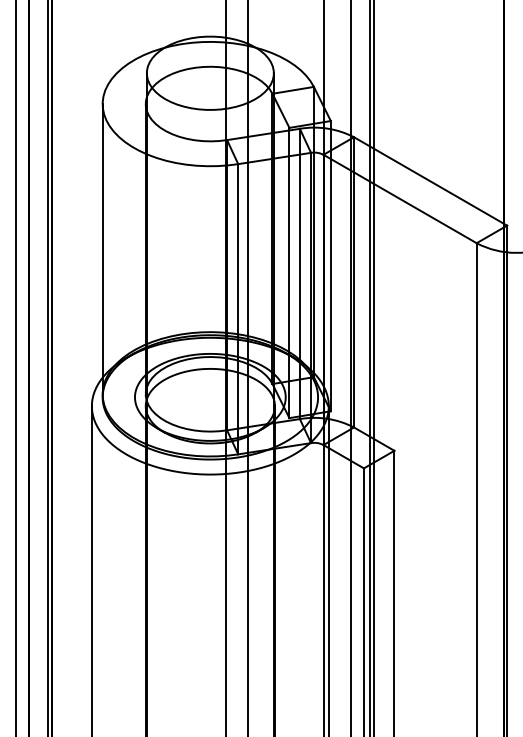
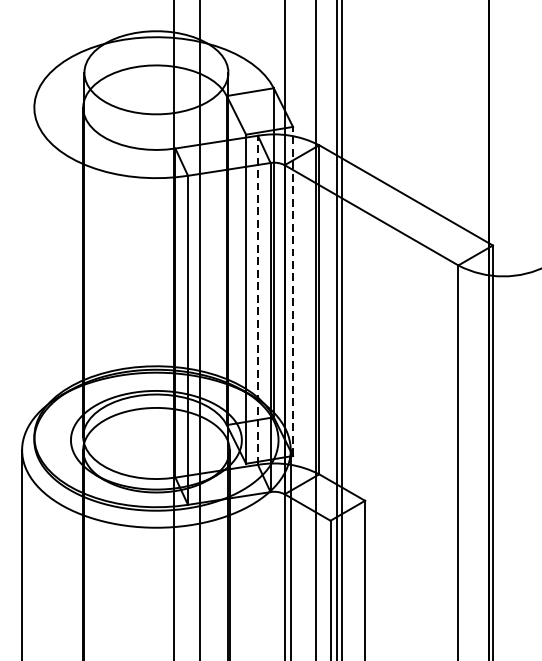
line: (102, 249) -> (34, 272), removed
line: (330, 265) -> (292, 290), solid -> dashed
line: (299, 273) -> (257, 299), solid -> dashed

